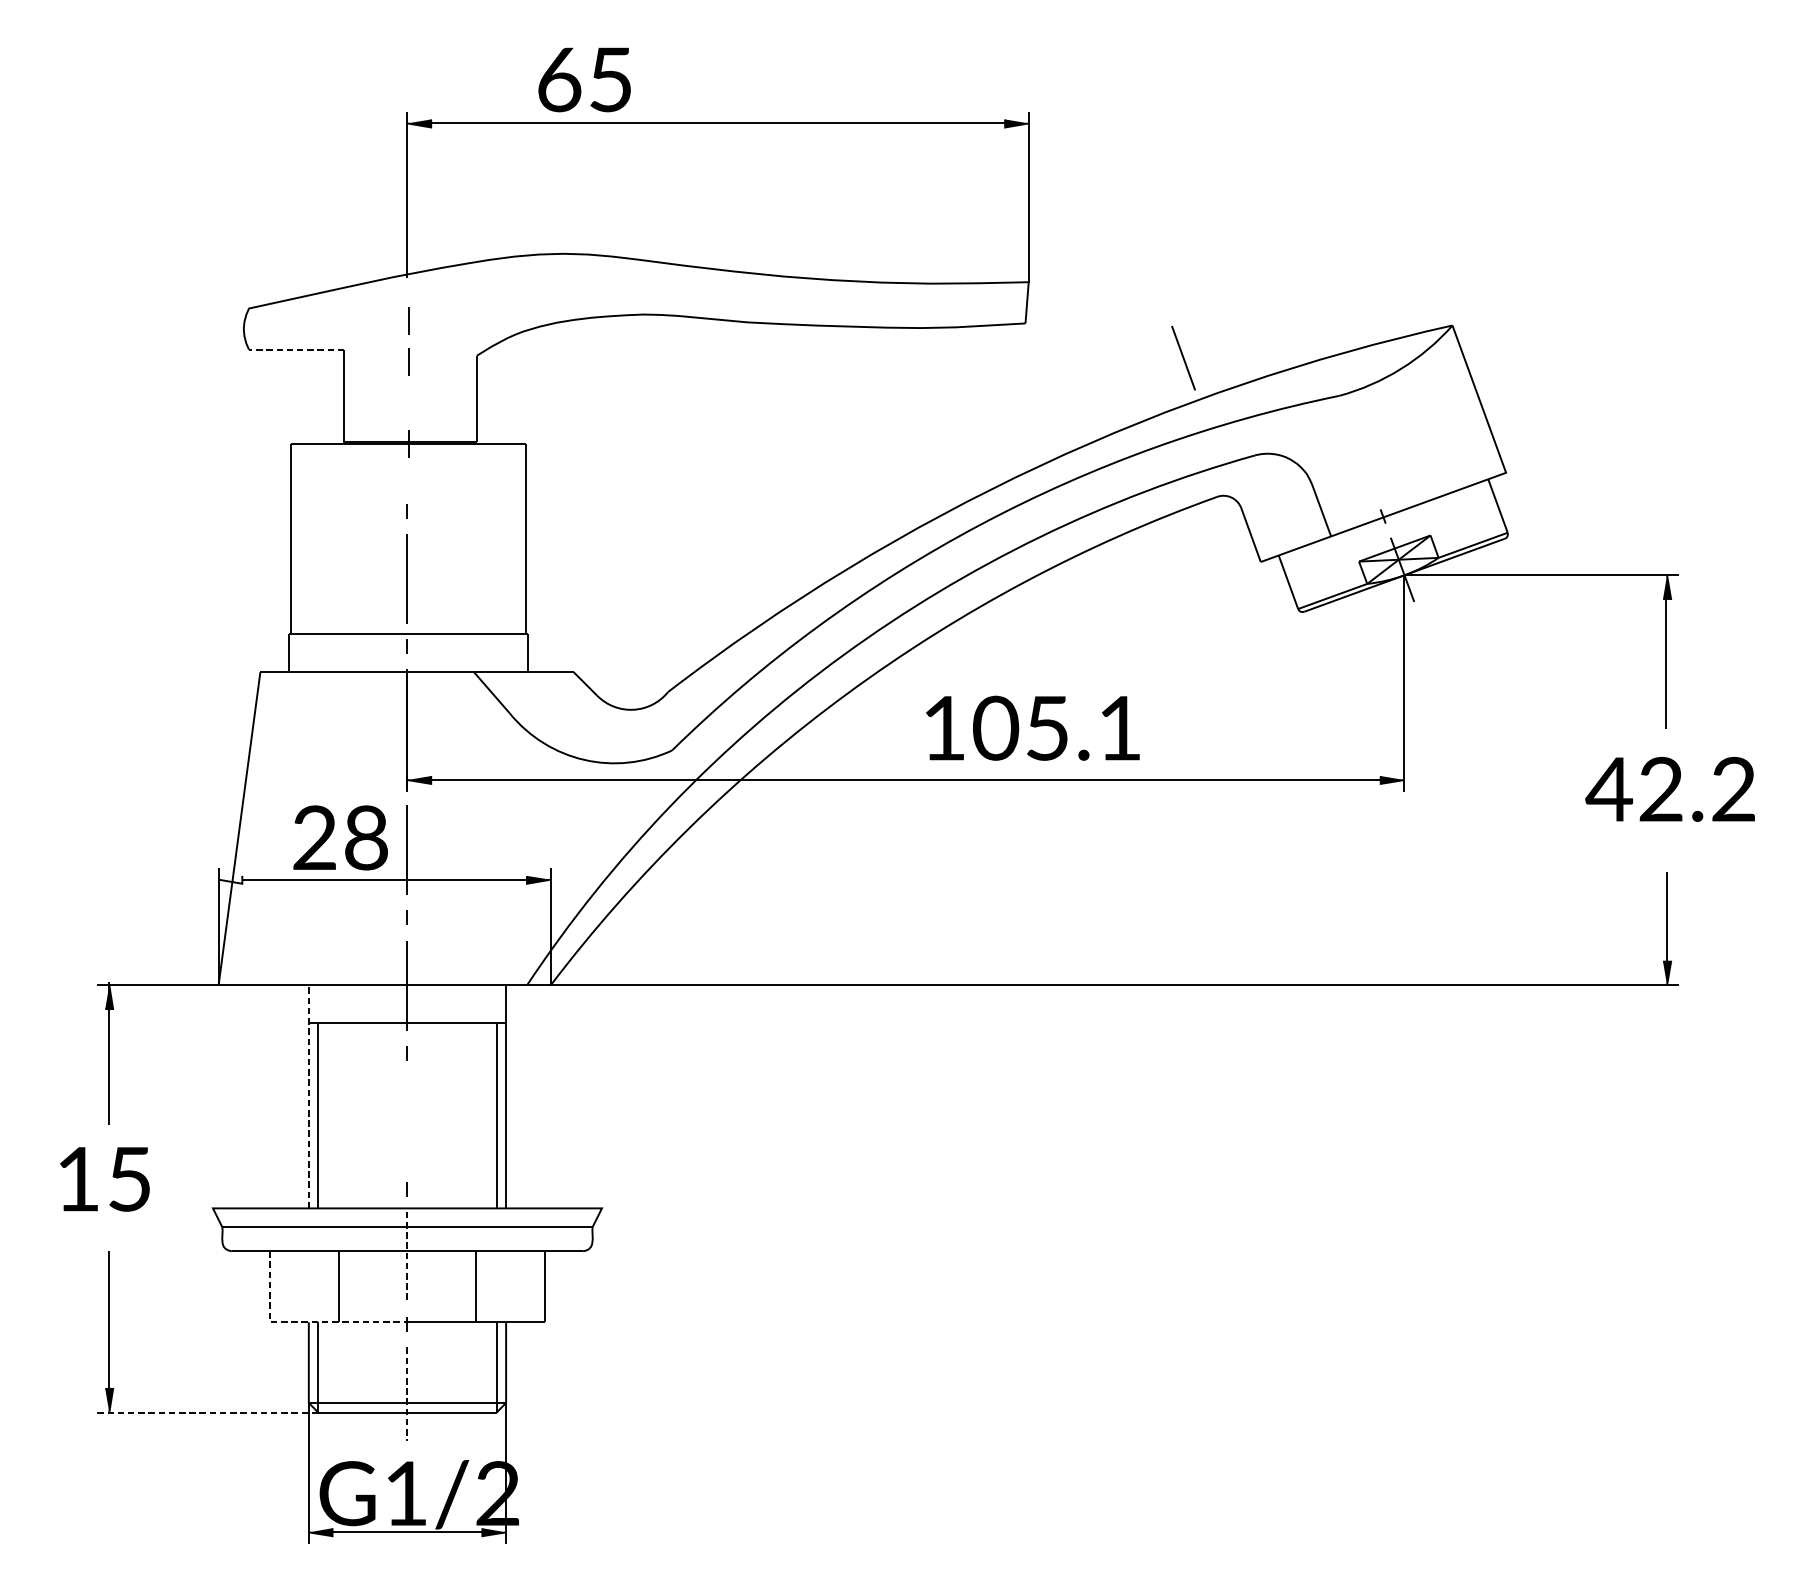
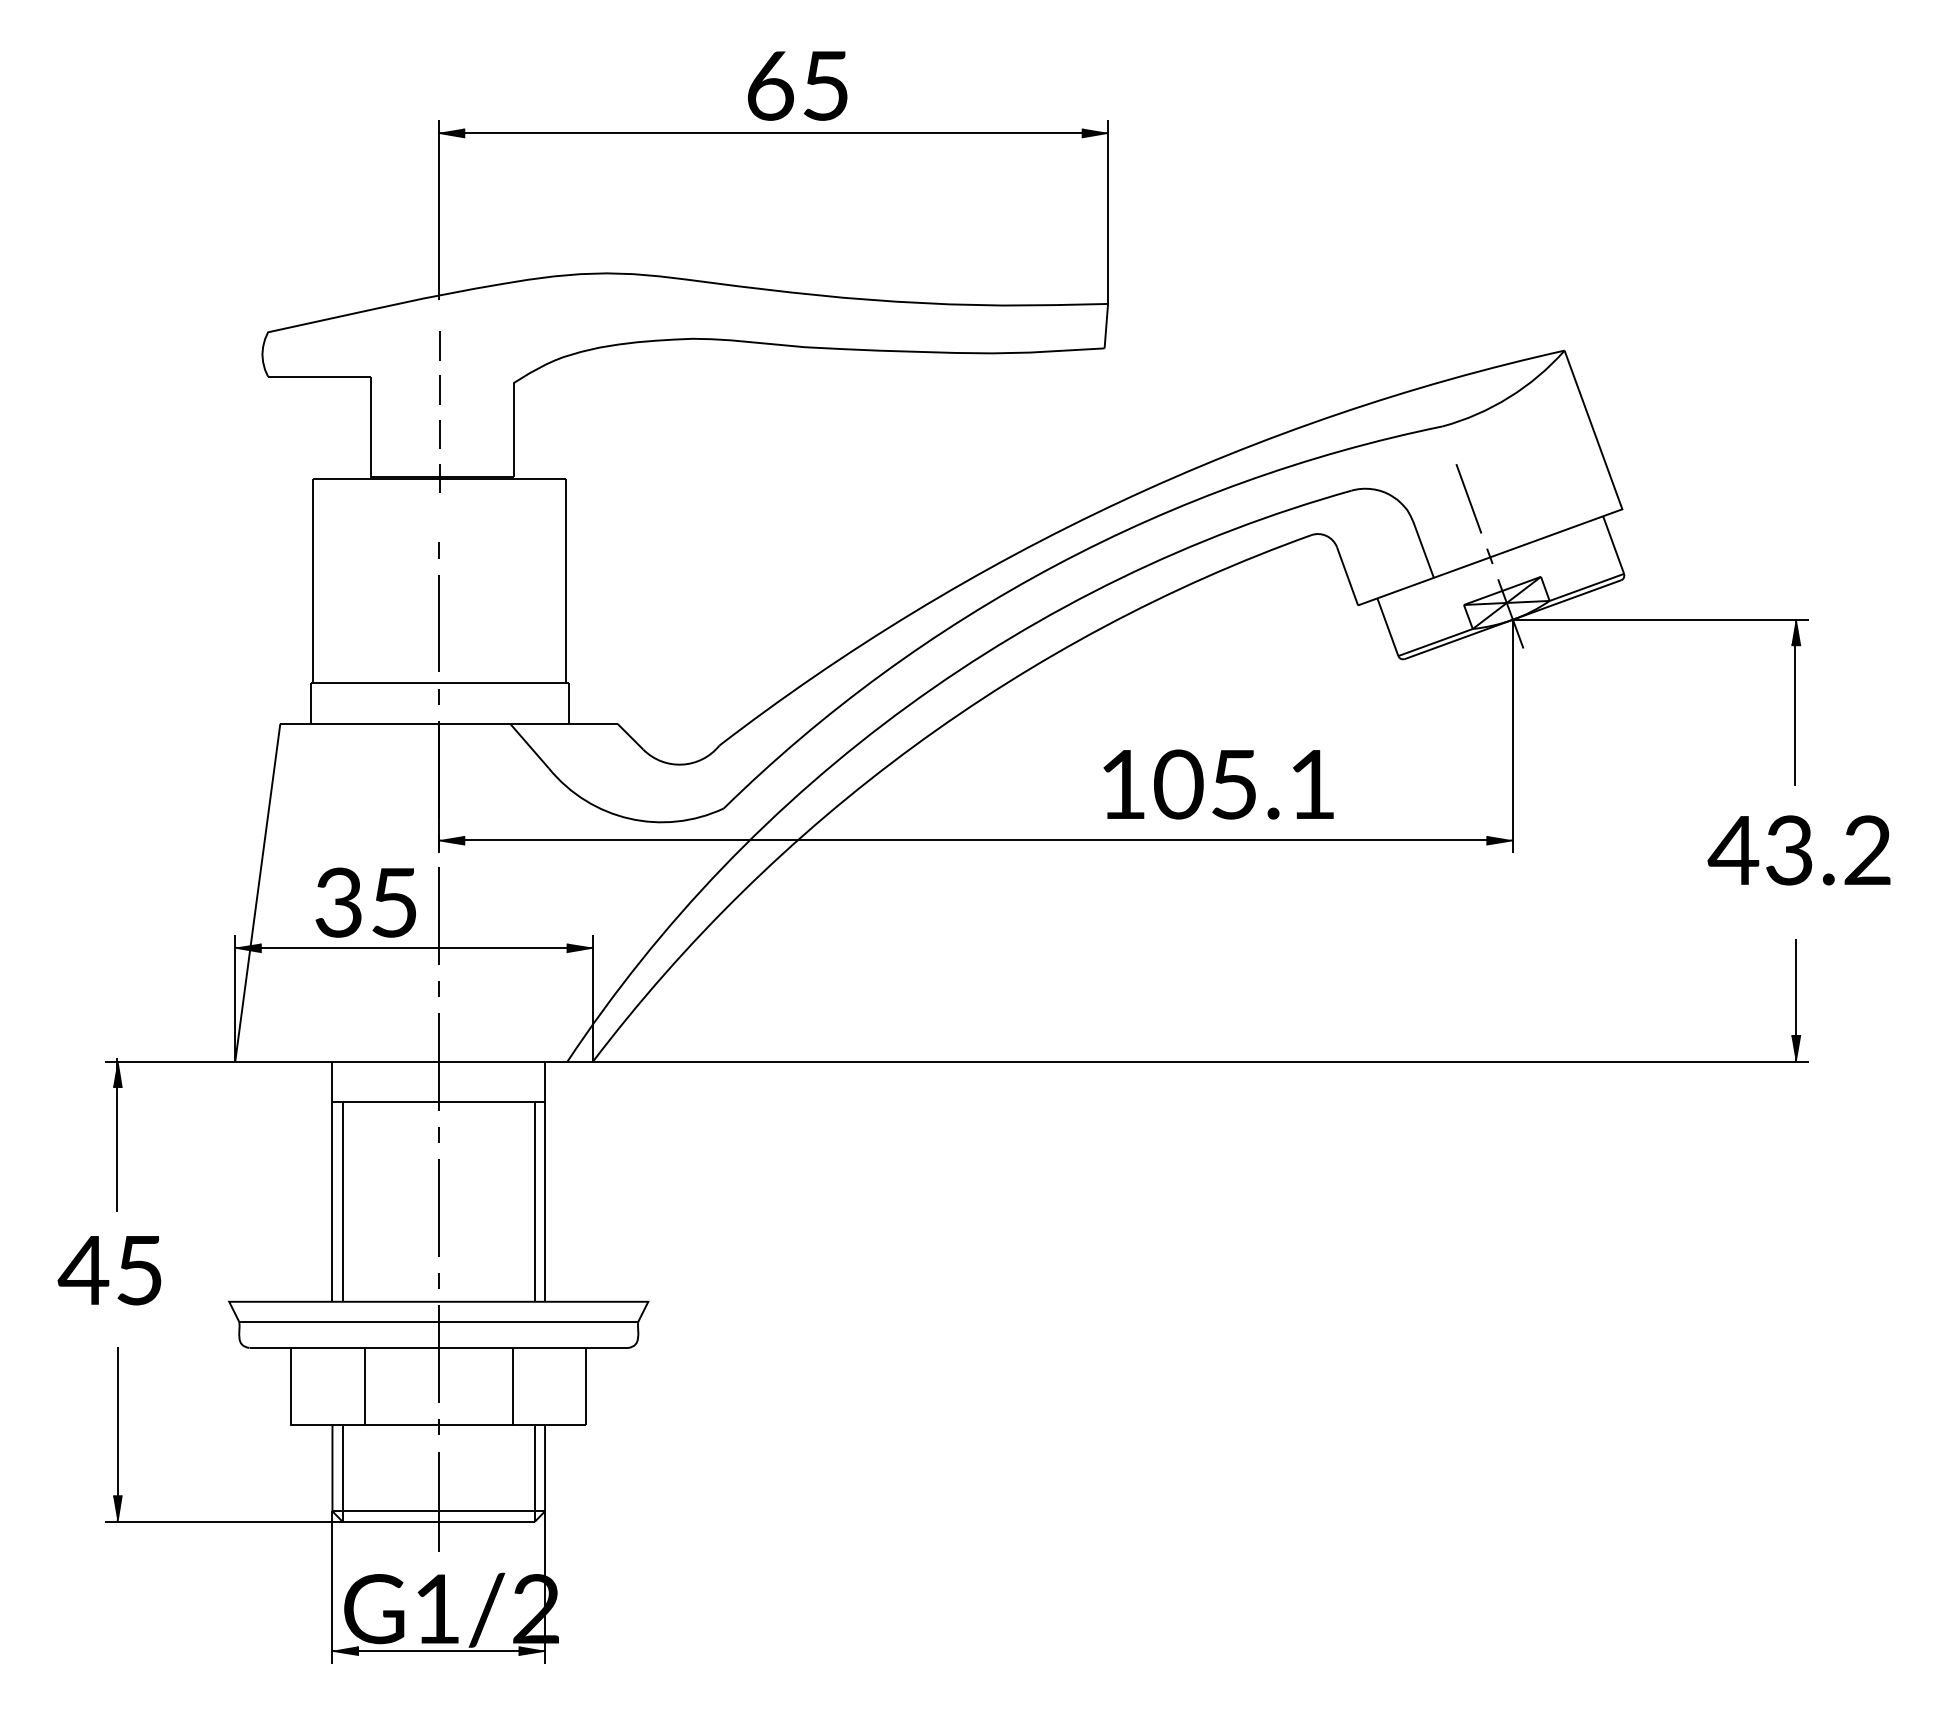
text: (584, 79) -> (797, 85), moved
line: (295, 349) -> (318, 376), dashed -> solid
line: (1183, 357) -> (1468, 498), moved
line: (408, 403) -> (439, 434), added
text: (1032, 728) -> (1218, 784), moved
text: (1661, 789) -> (1789, 850), 42.2 -> 43.2
text: (340, 837) -> (366, 902), 28 -> 35
fill: (229, 879) -> (247, 947), added
line: (308, 1096) -> (332, 1181), dashed -> solid
line: (407, 1120) -> (438, 1207), added
text: (77, 1179) -> (83, 1270), 15 -> 45
line: (407, 1257) -> (438, 1354), dashed -> solid
line: (303, 1322) -> (326, 1424), dashed -> solid
line: (407, 1394) -> (438, 1502), dashed -> solid
line: (207, 1412) -> (223, 1521), dashed -> solid

